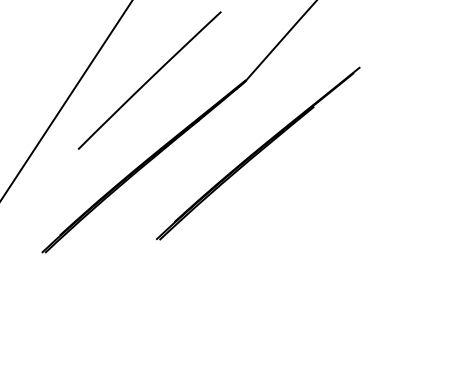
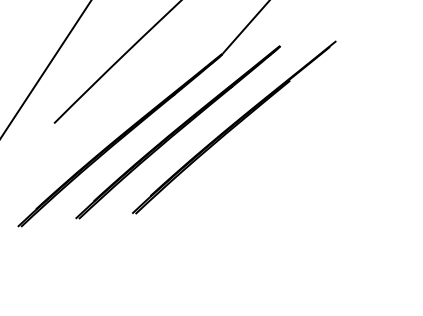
part: (201, 158) -> (177, 132), added

